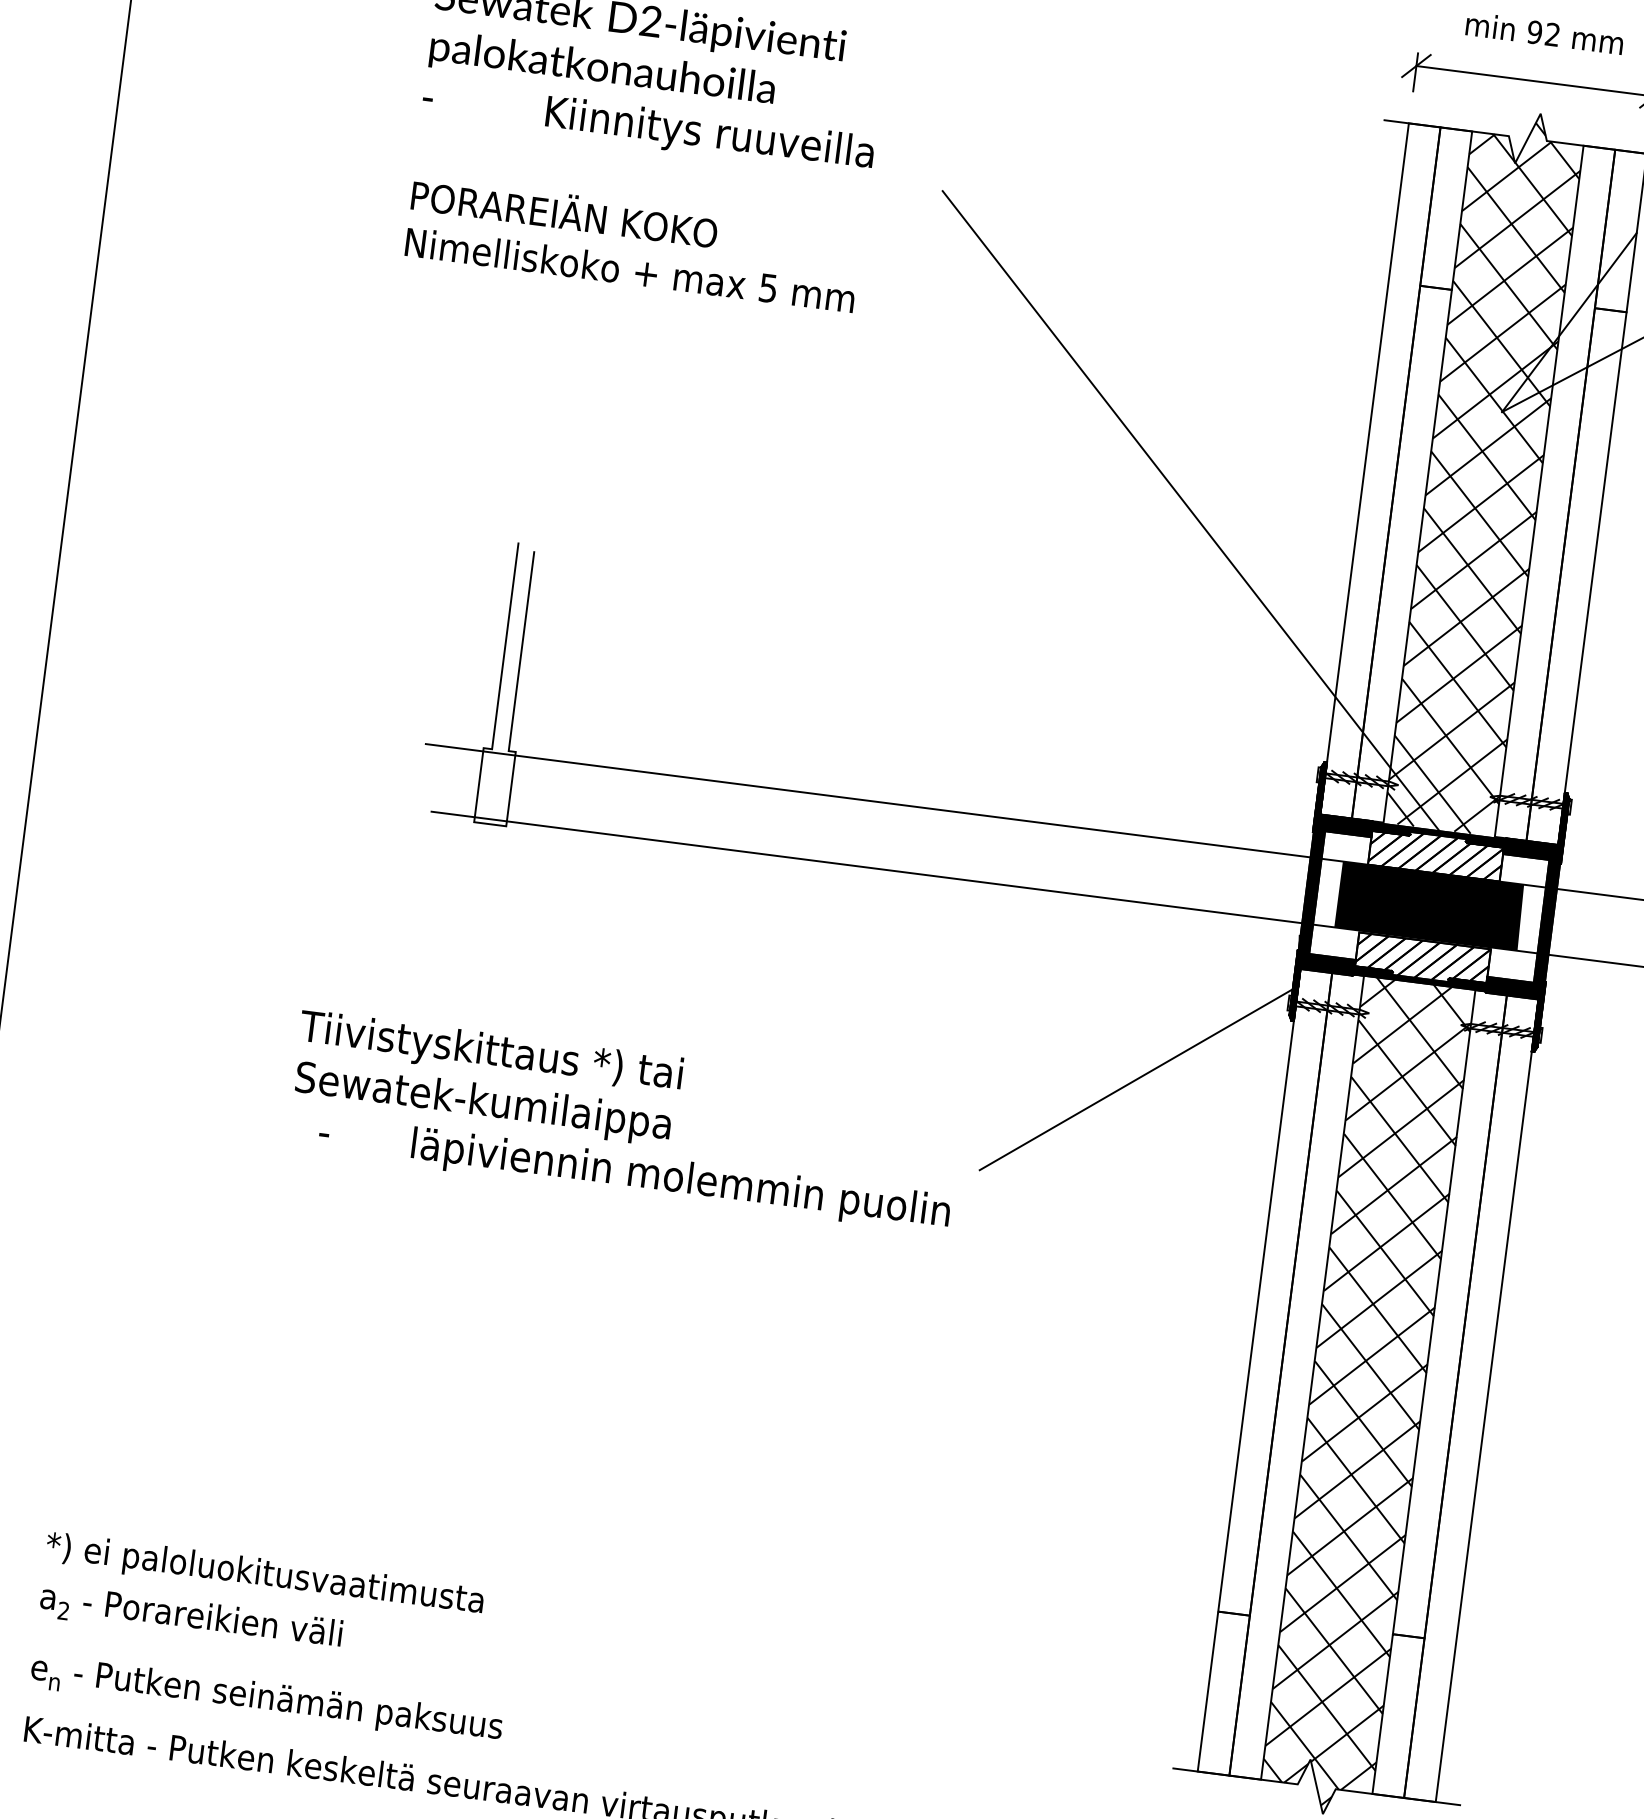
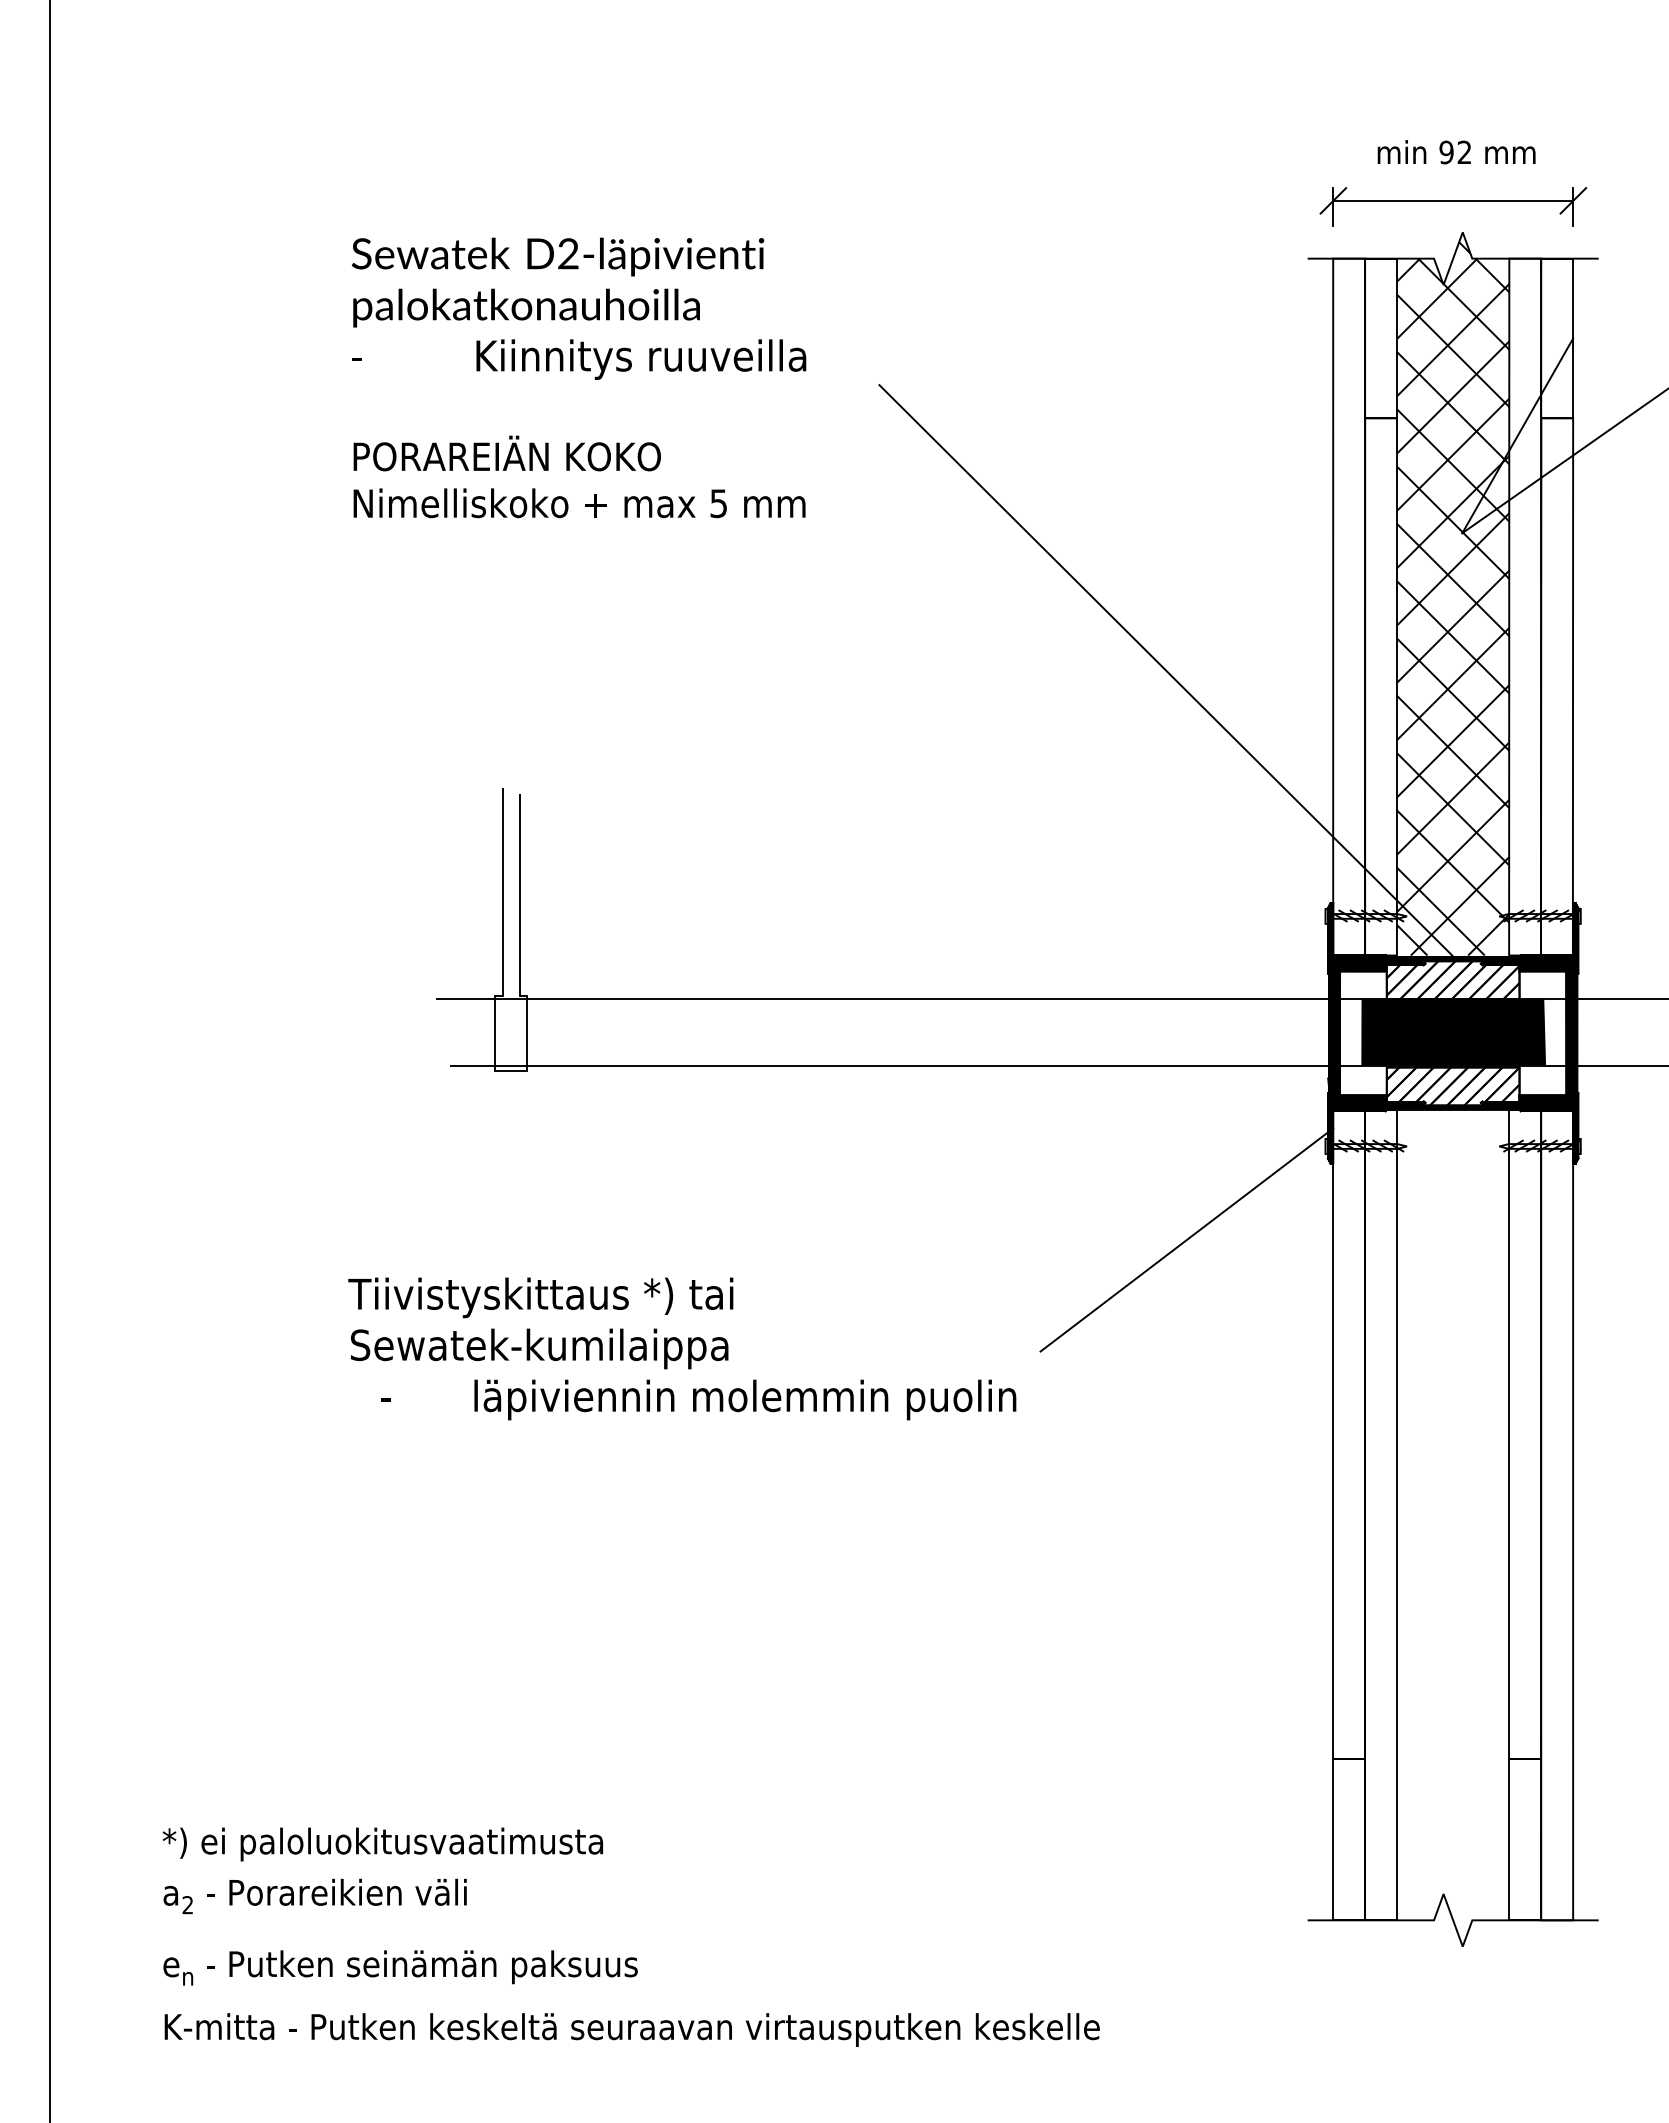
hatch: (1367, 1393) -> (1453, 1523), removed

